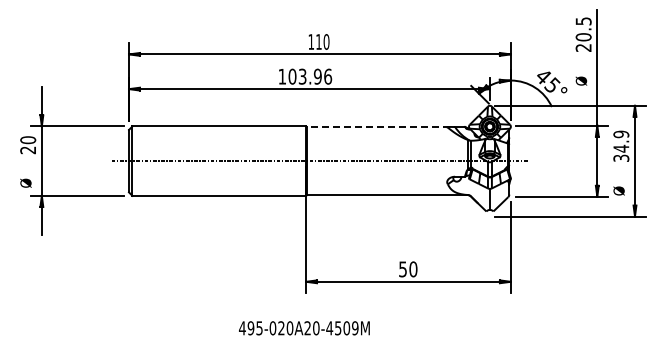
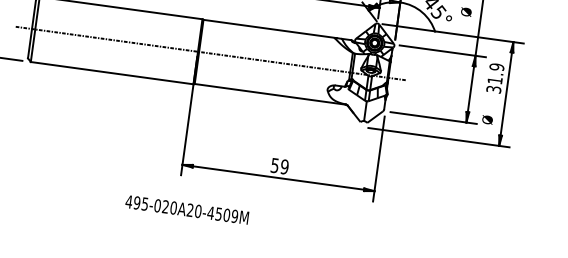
line: (378, 126) -> (270, 28), dashed -> solid
text: (621, 148) -> (495, 80), 34.9 -> 31.9
text: (413, 269) -> (284, 167), 50 -> 59
text: (304, 328) -> (187, 210), moved

